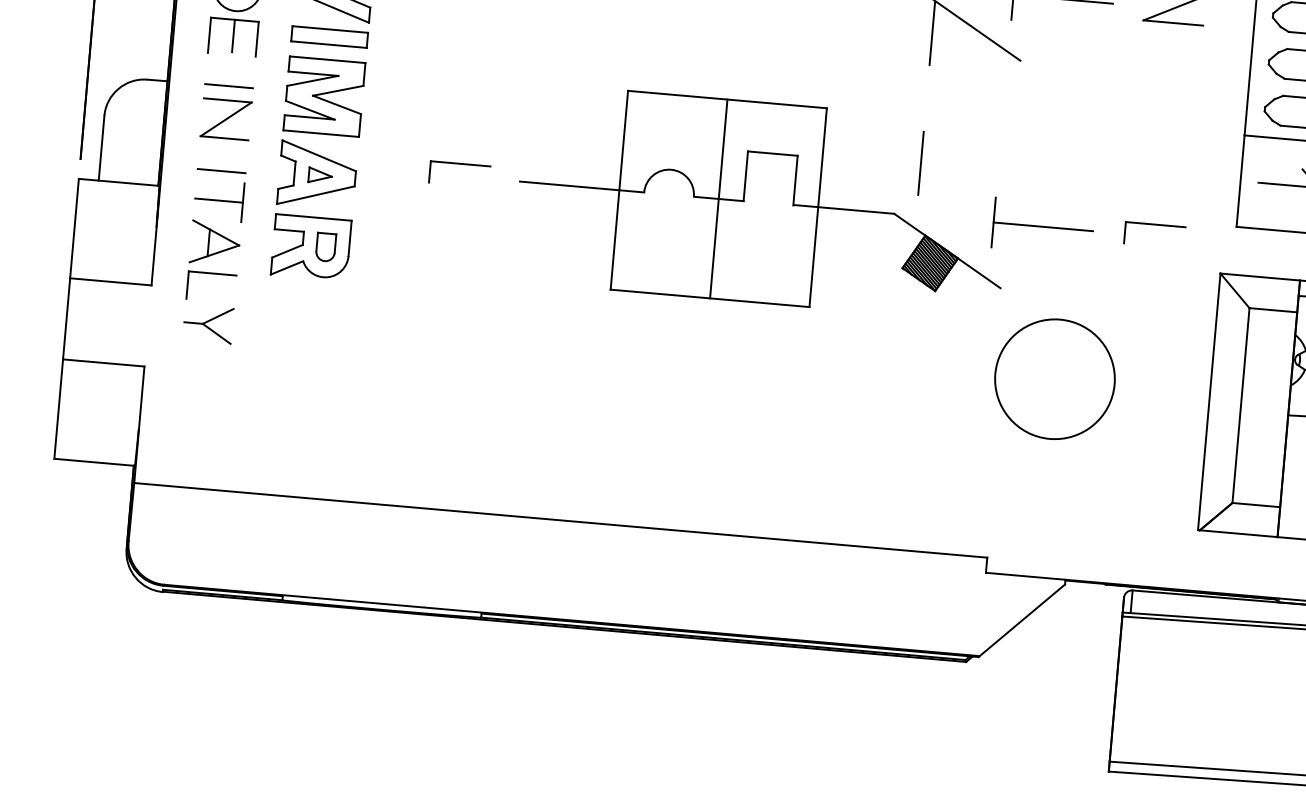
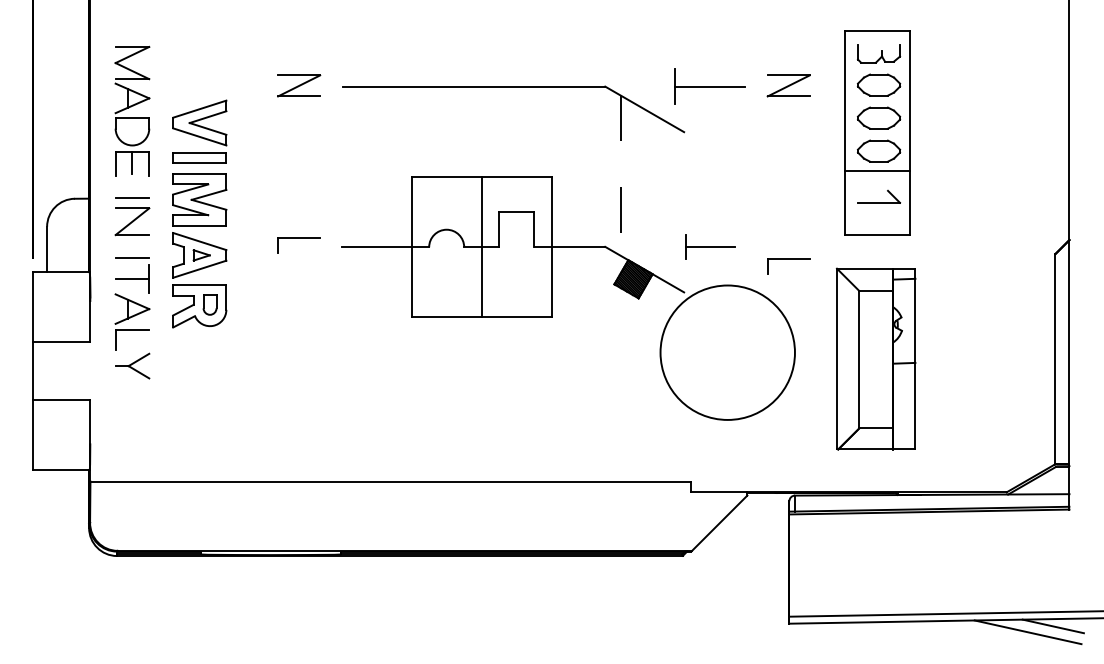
part: (1155, 224) -> (788, 259), moved
part: (1042, 226) -> (709, 246), size x0.7
circle: (1054, 378) -> (727, 352), size x1.6

